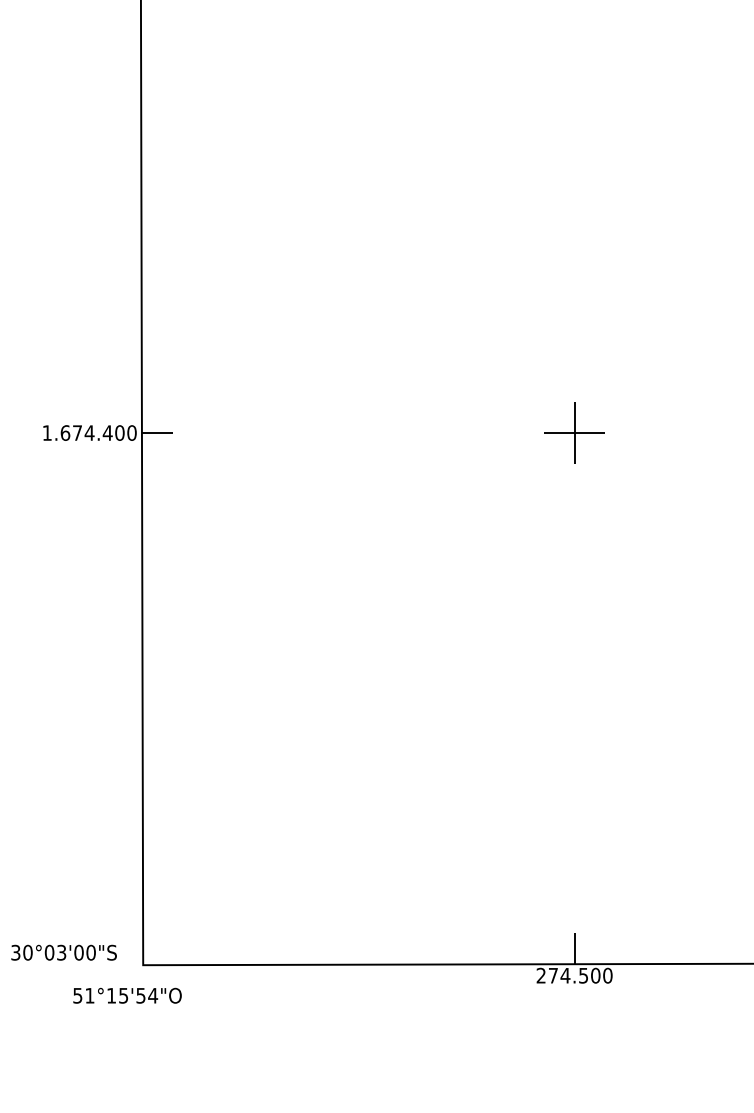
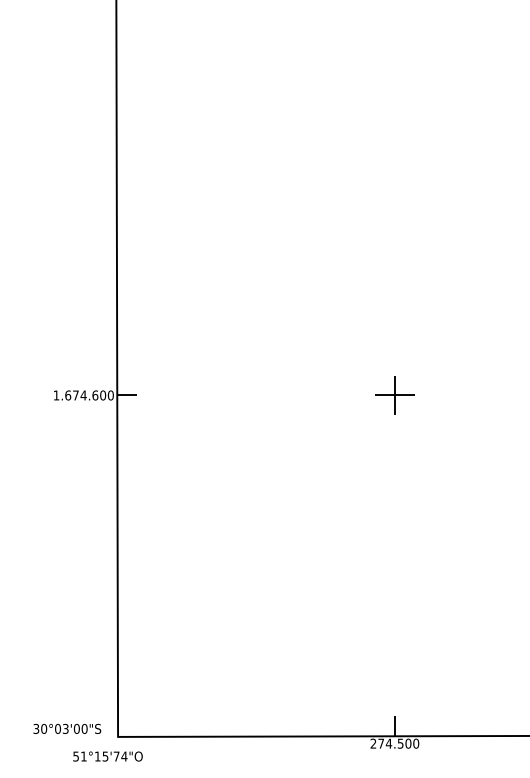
text: (108, 433) -> (95, 395), 1.674.400 -> 1.674.600
text: (140, 995) -> (116, 756), 51°15'54"O -> 51°15'74"O

